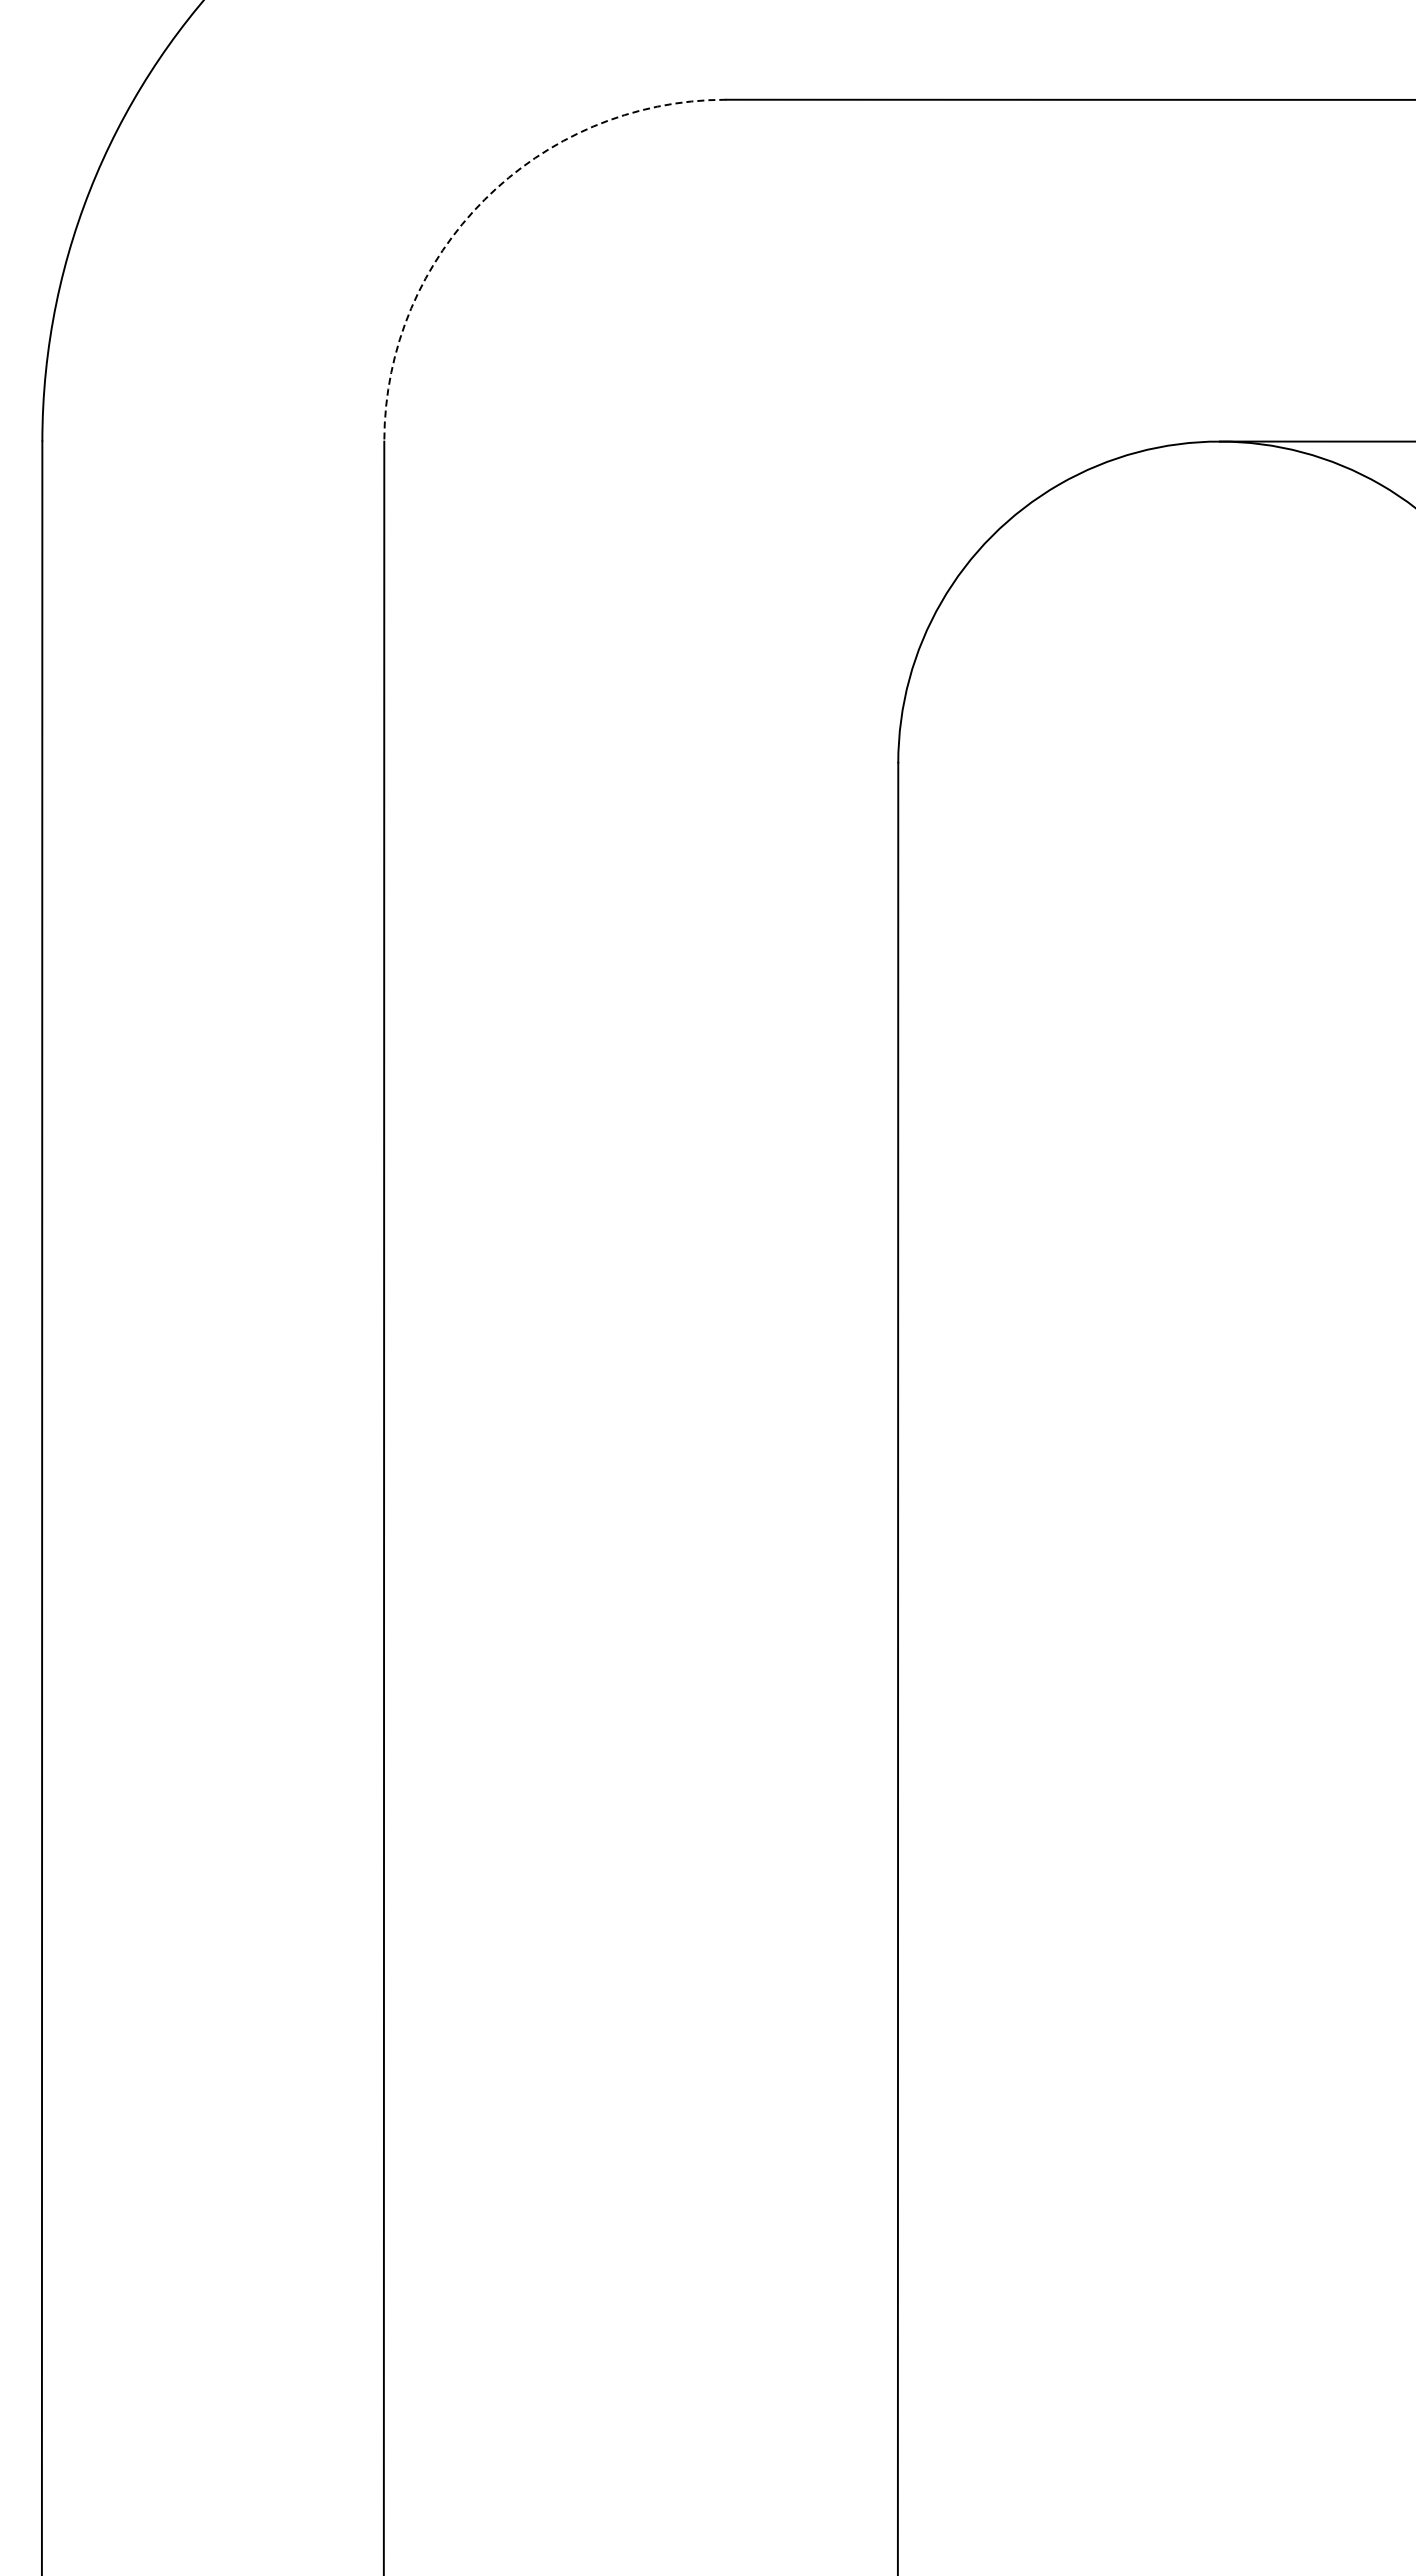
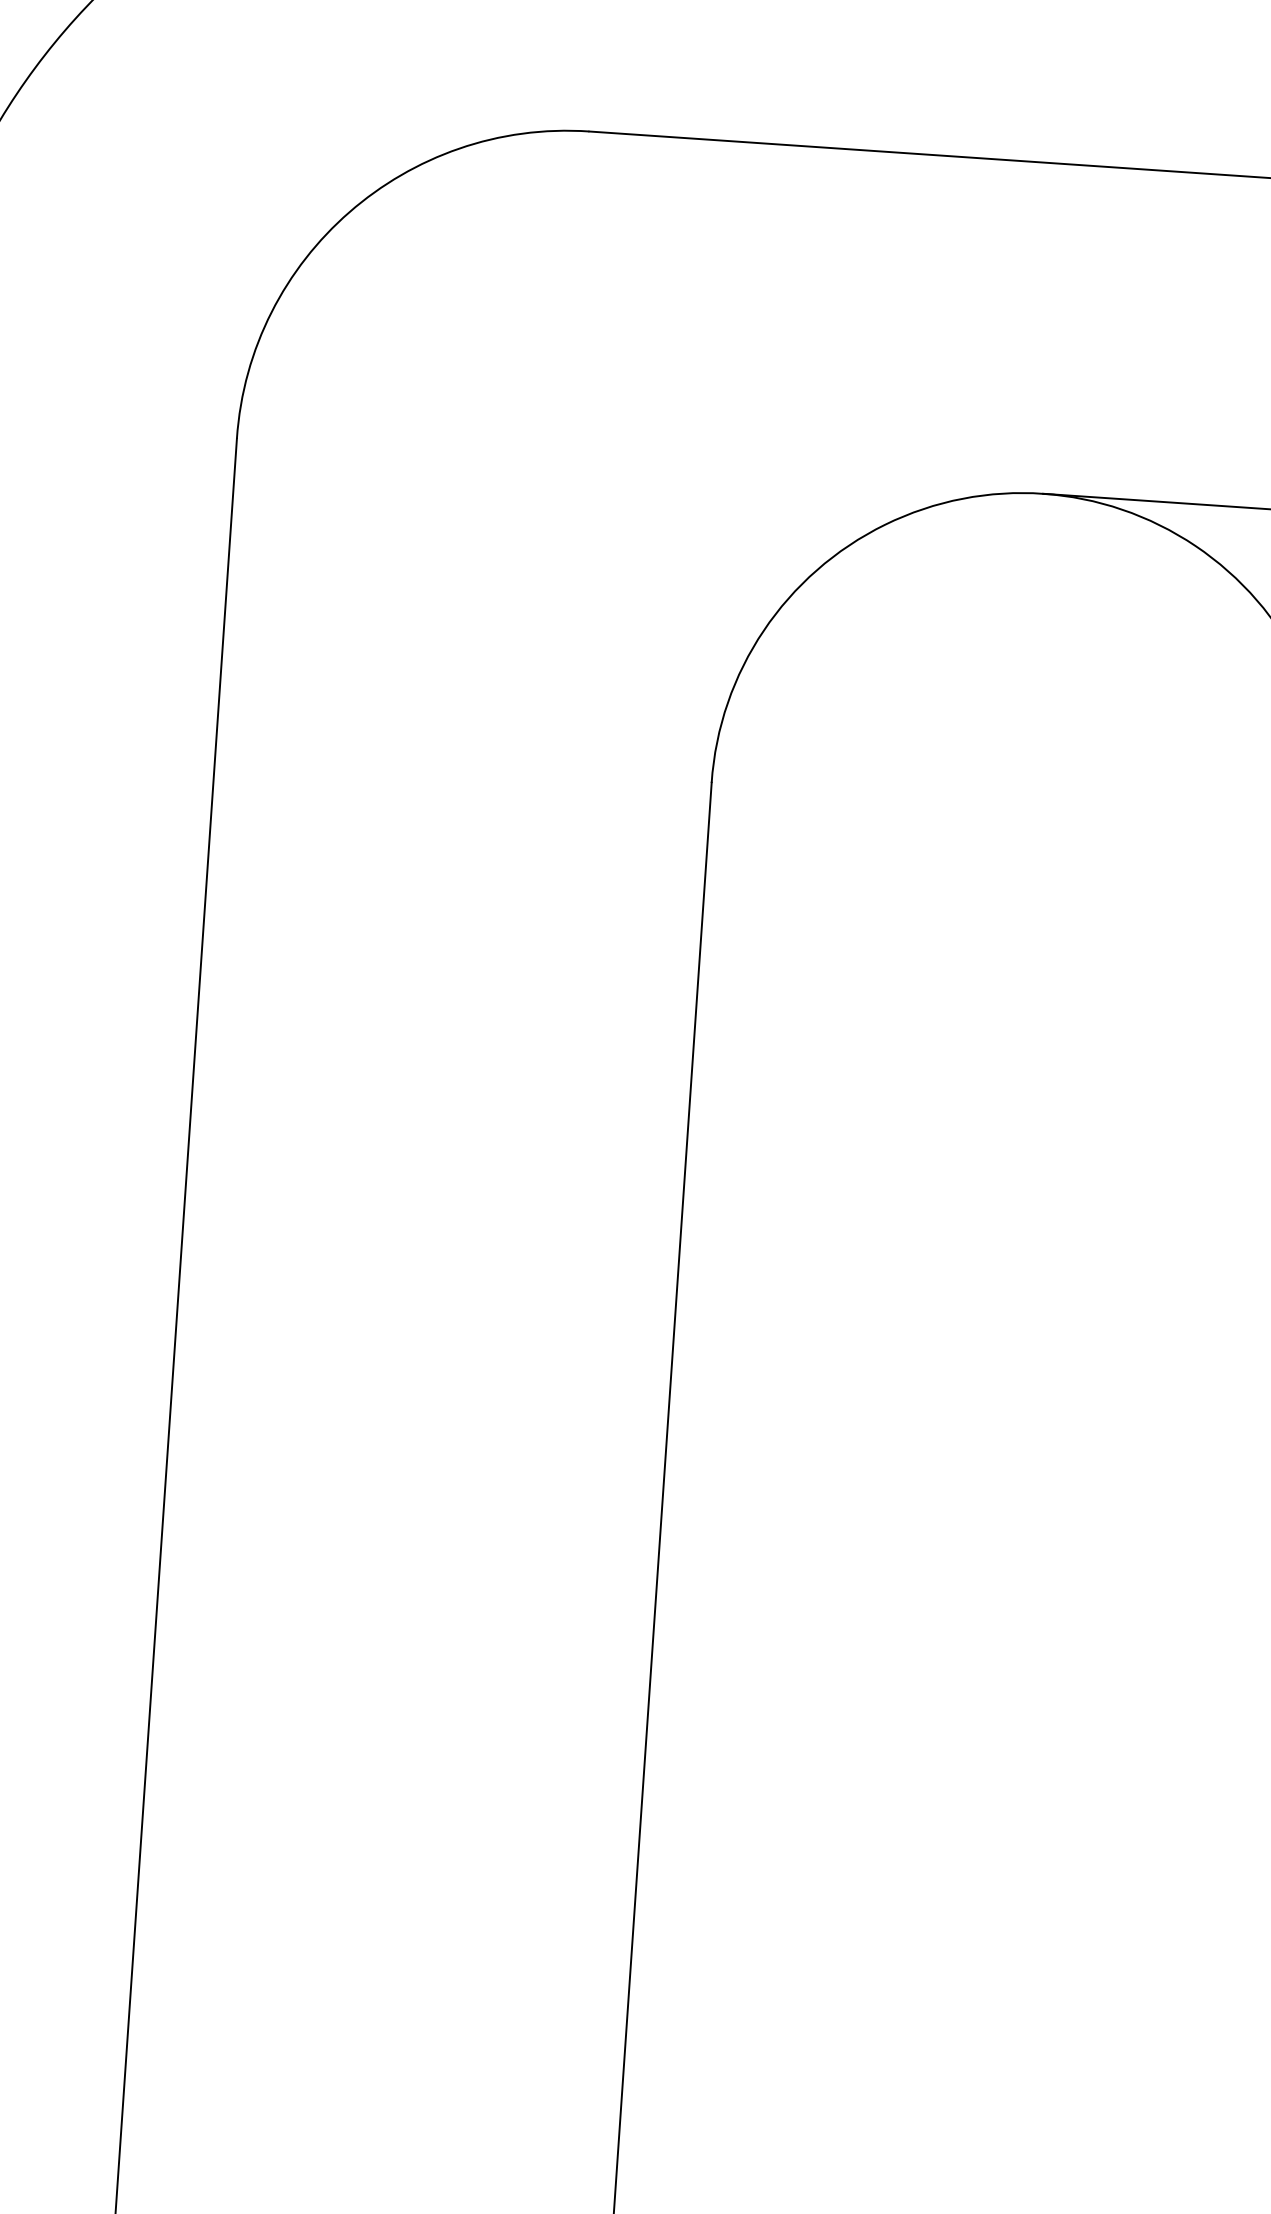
arc: (484, 199) -> (349, 211), dashed -> solid

